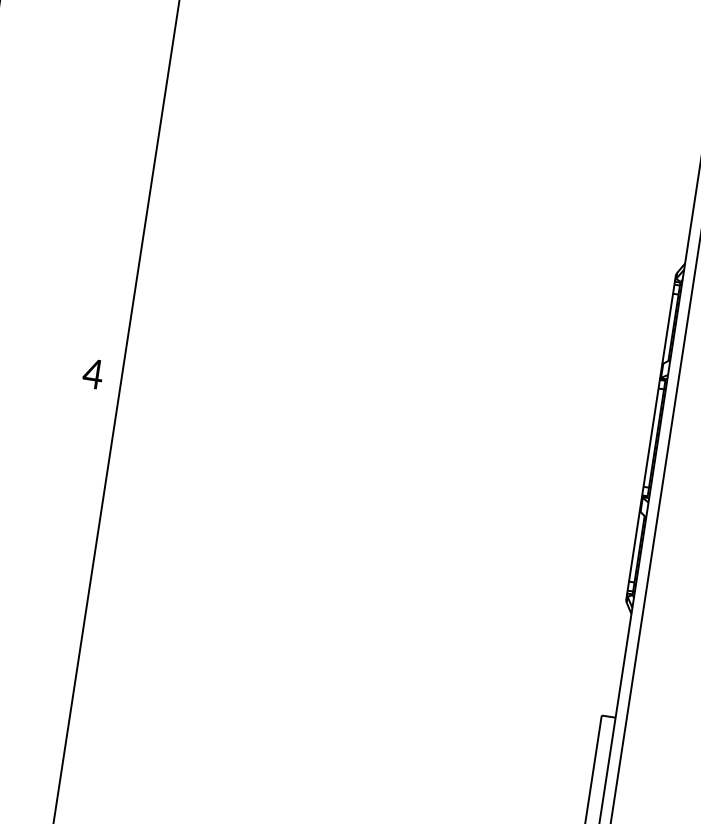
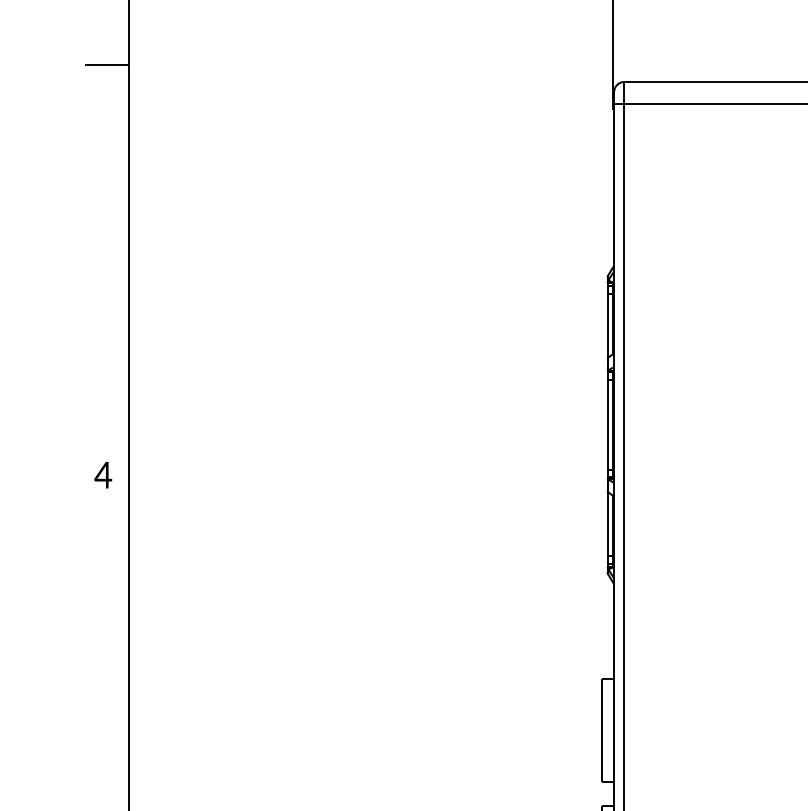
text: (93, 374) -> (103, 475), moved

